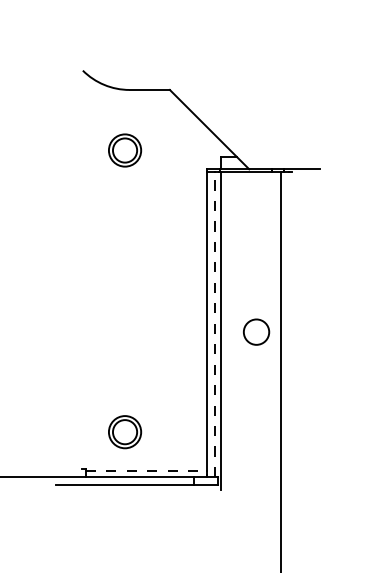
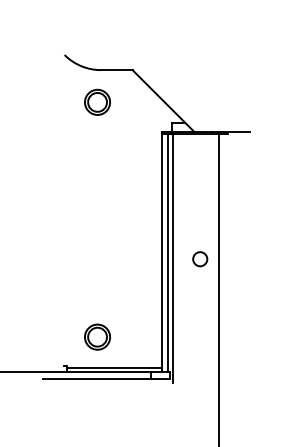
part: (124, 149) -> (97, 101), moved
line: (214, 323) -> (167, 252), dashed -> solid
circle: (256, 332) -> (200, 259), size x0.71
line: (146, 471) -> (114, 367), dashed -> solid

